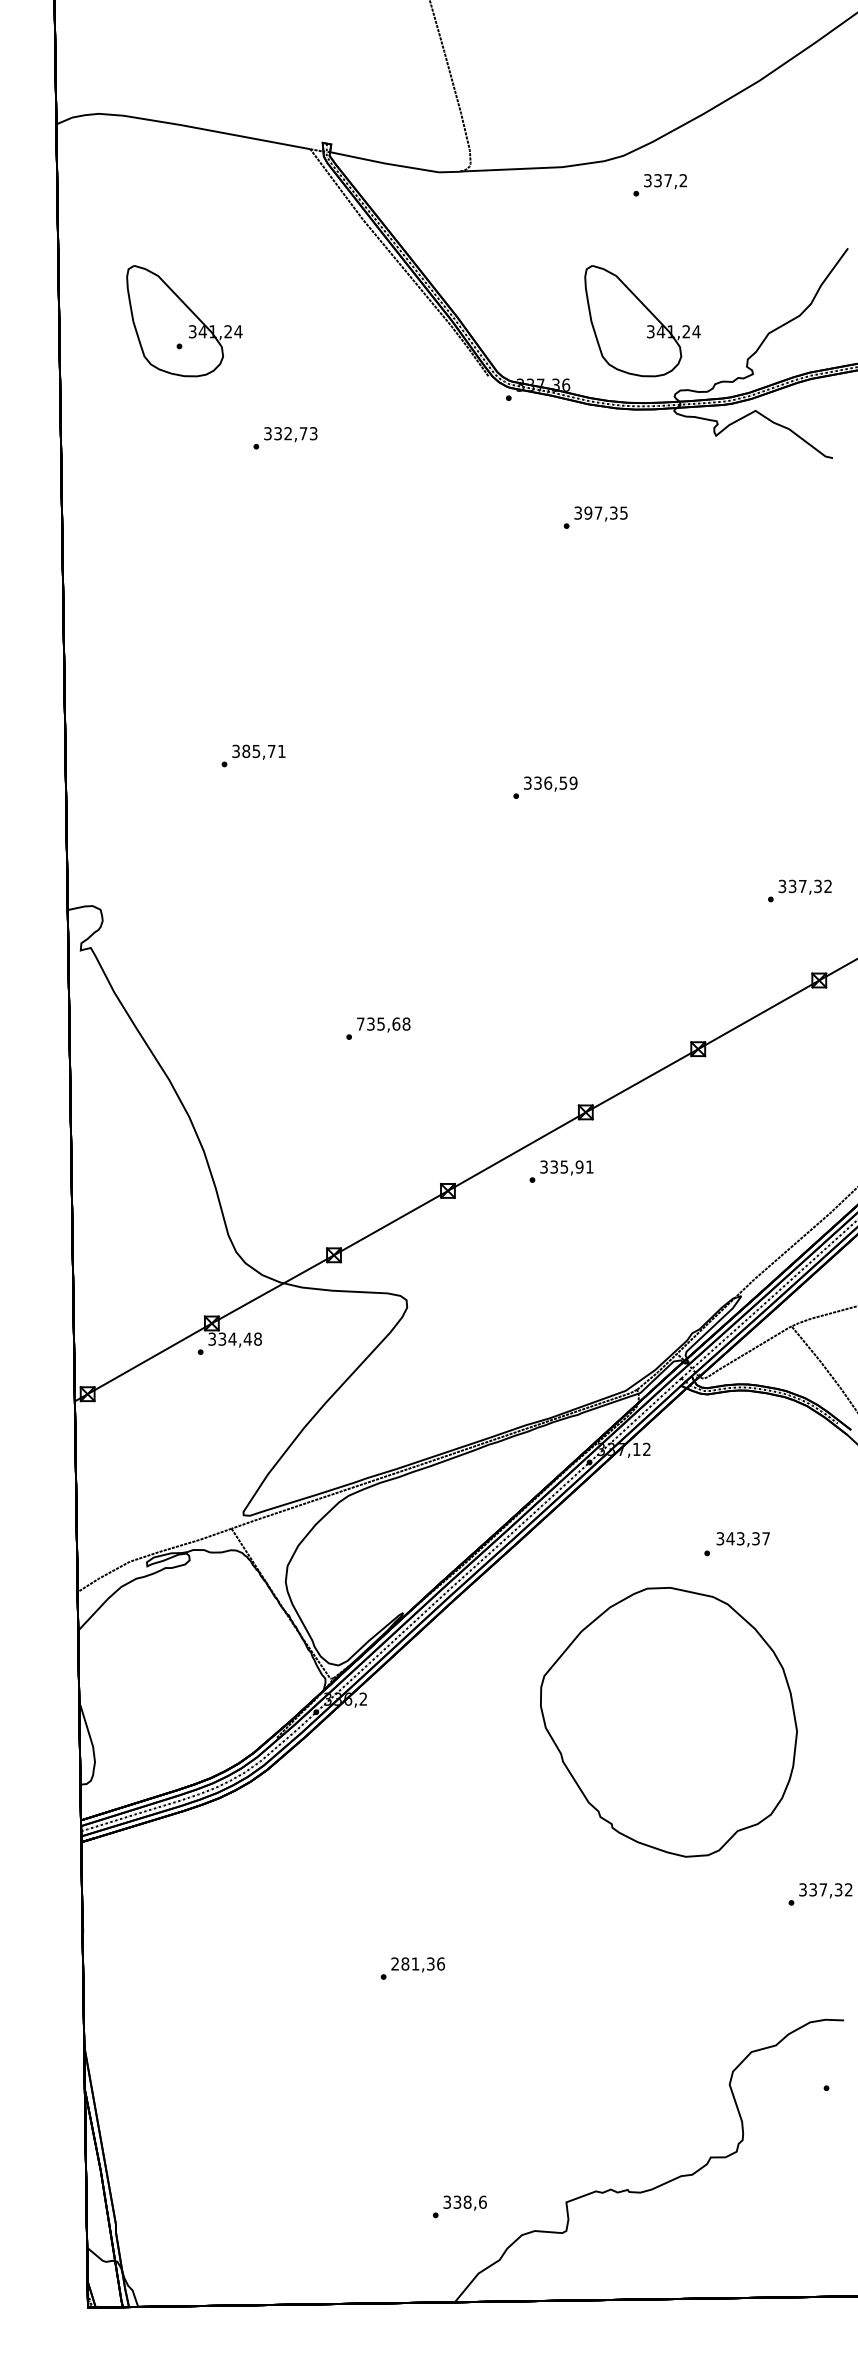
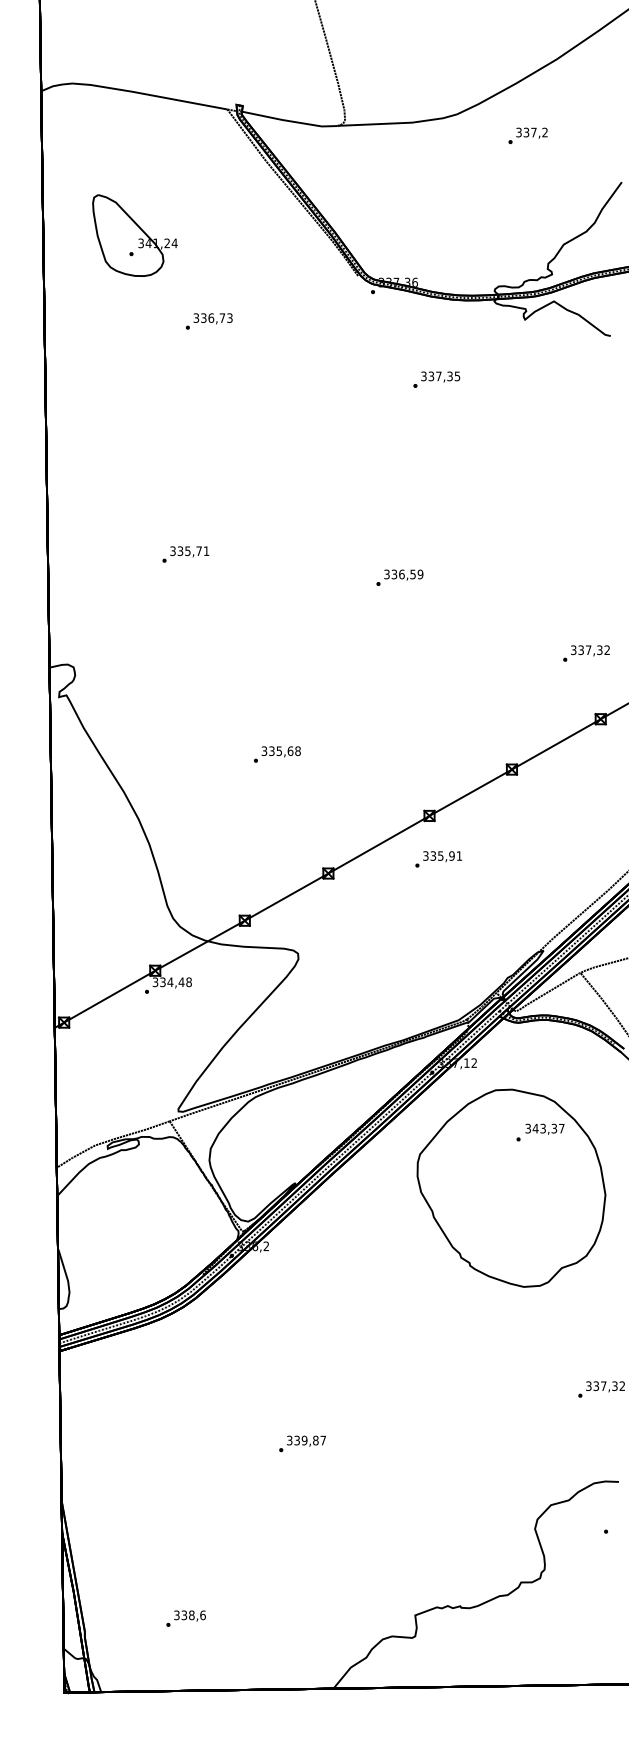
text: (659, 184) -> (527, 135), moved
part: (641, 321) -> (470, 235), removed
text: (288, 432) -> (211, 317), 332,73 -> 336,73
text: (588, 511) -> (431, 375), 397,35 -> 337,35
text: (246, 750) -> (180, 550), 385,71 -> 335,71
text: (360, 1024) -> (264, 751), 735,68 -> 335,68
text: (561, 1171) -> (438, 859), moved
part: (668, 1721) -> (511, 1187), moved
text: (418, 1963) -> (306, 1440), 281,36 -> 339,87
text: (458, 2206) -> (185, 1618), moved

